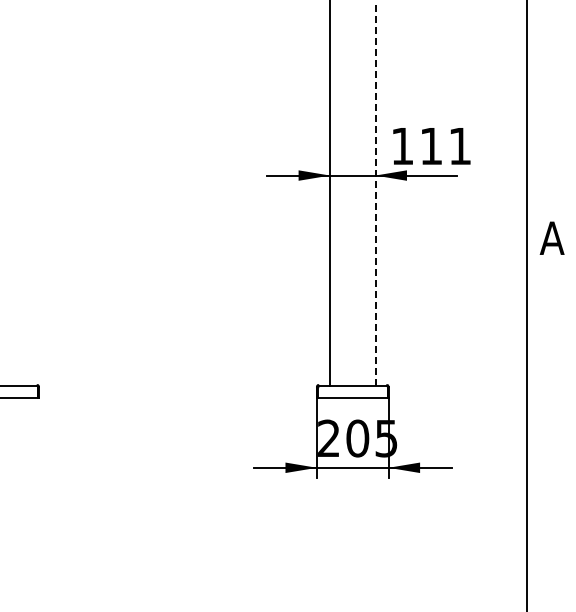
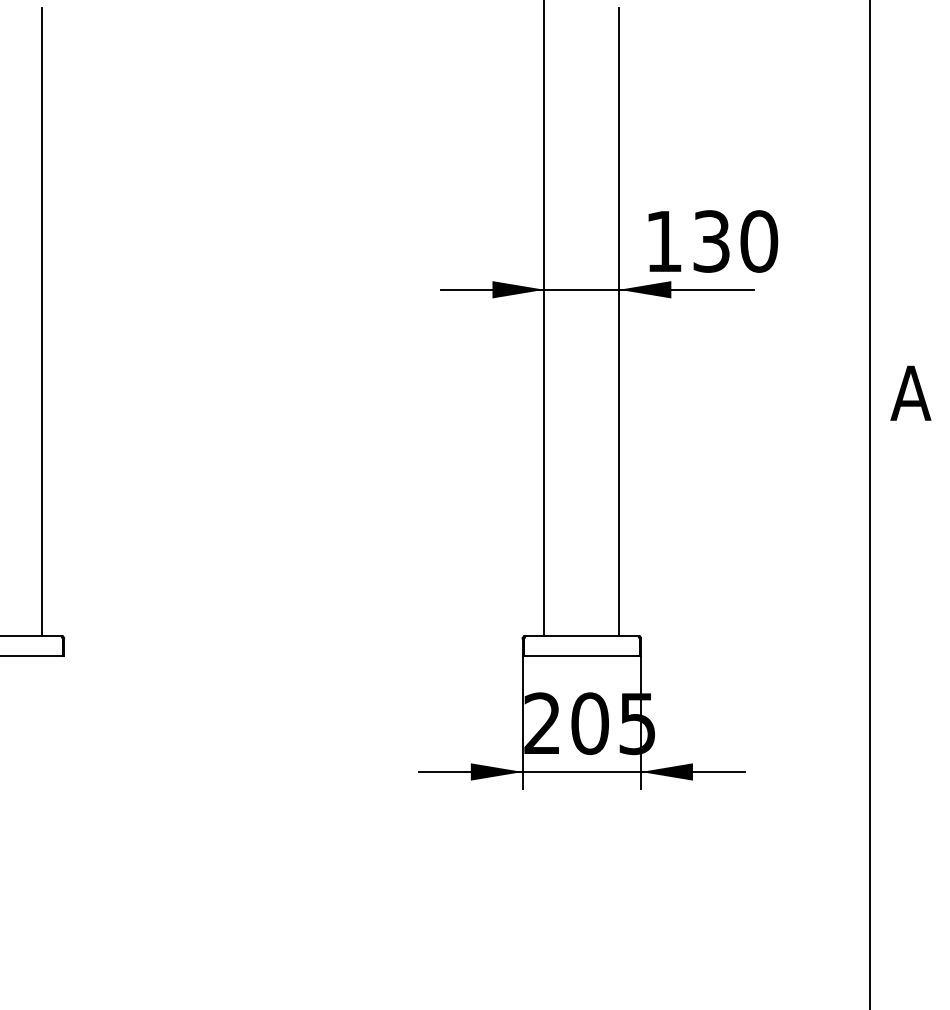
text: (445, 146) -> (734, 241), 111 -> 130
line: (25, 194) -> (41, 321), added
line: (375, 195) -> (619, 322), dashed -> solid

